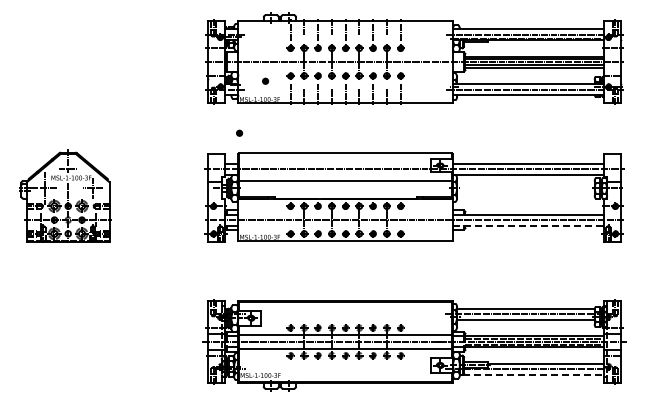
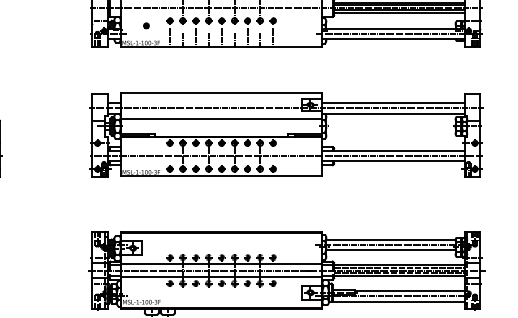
part: (239, 132) -> (121, 73), removed
line: (528, 225) -> (393, 161), dashed -> solid
line: (533, 374) -> (398, 301), dashed -> solid

